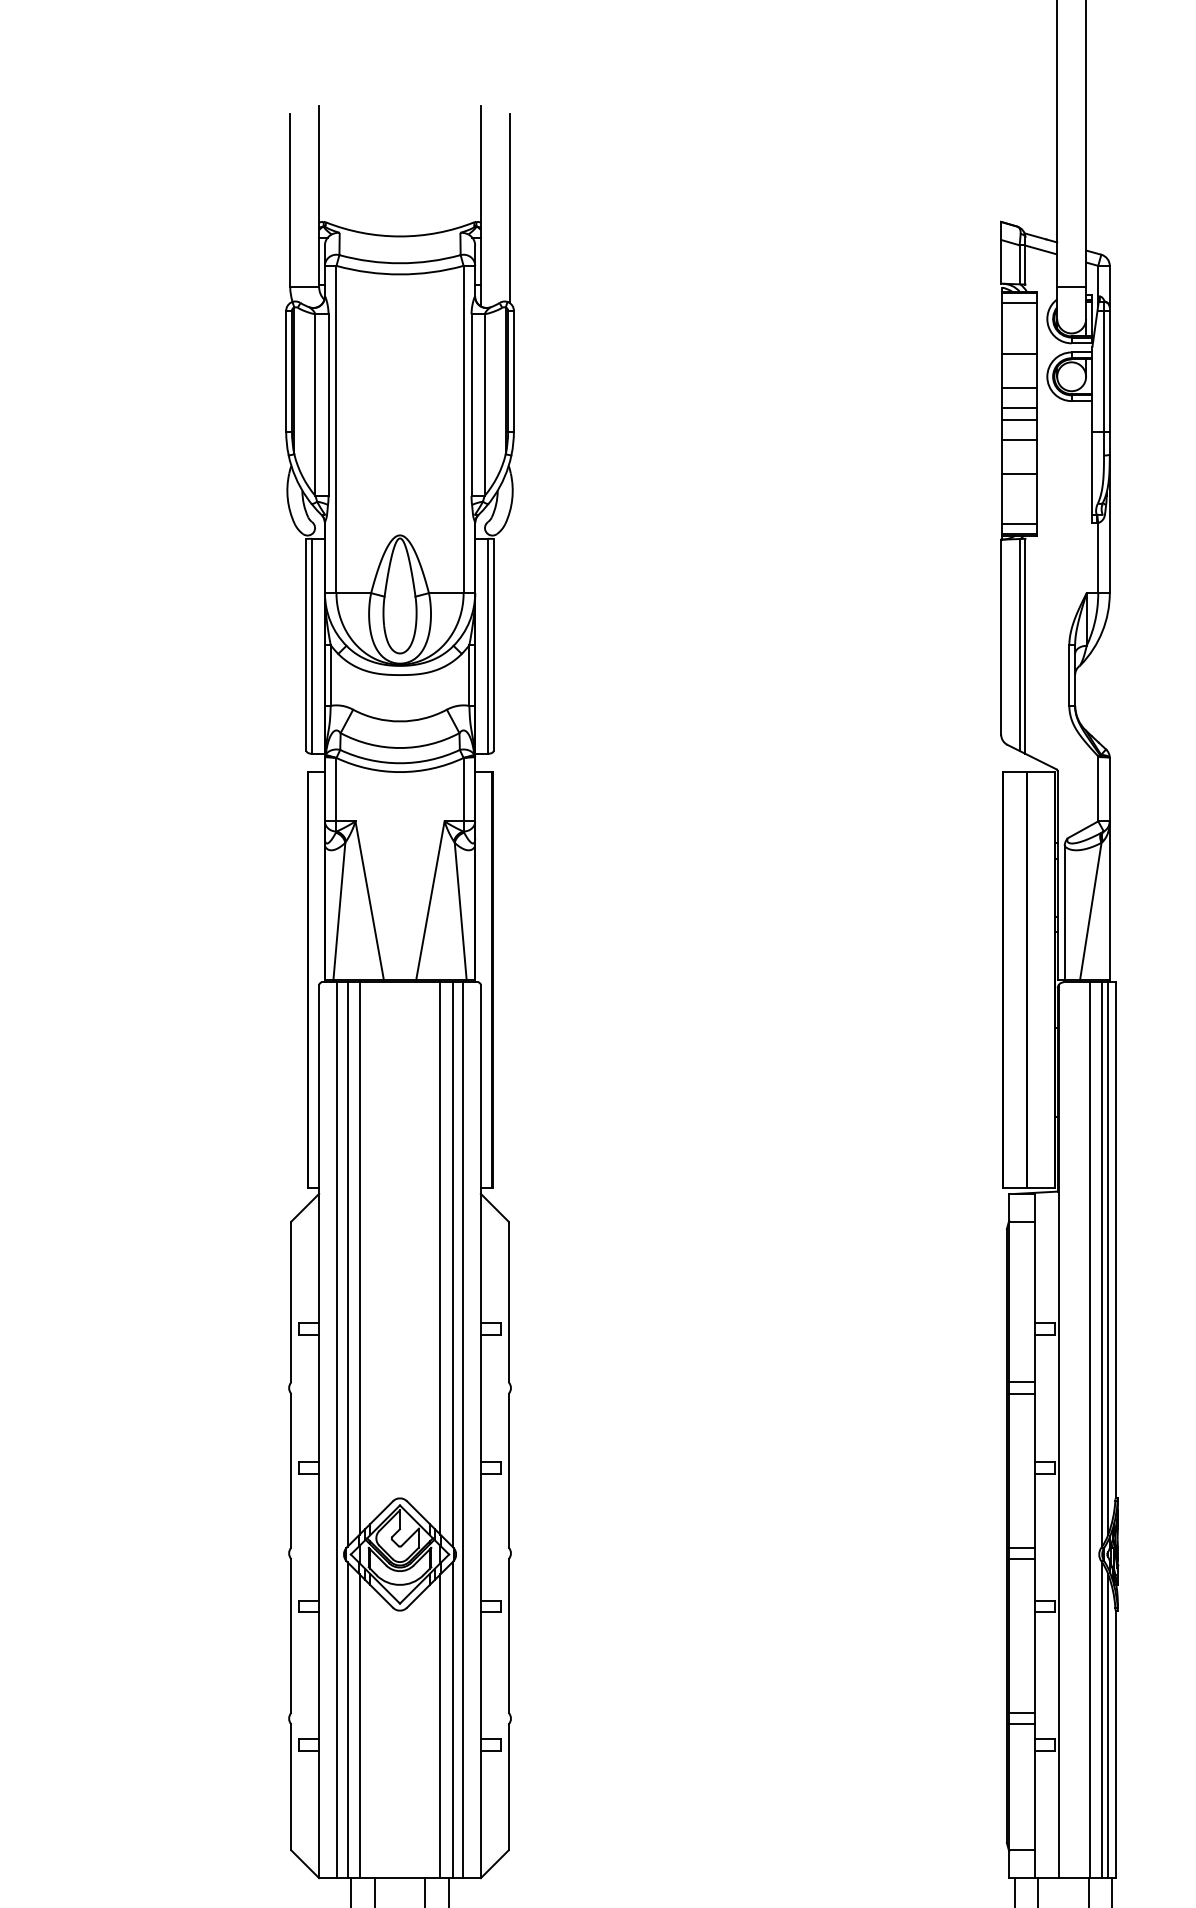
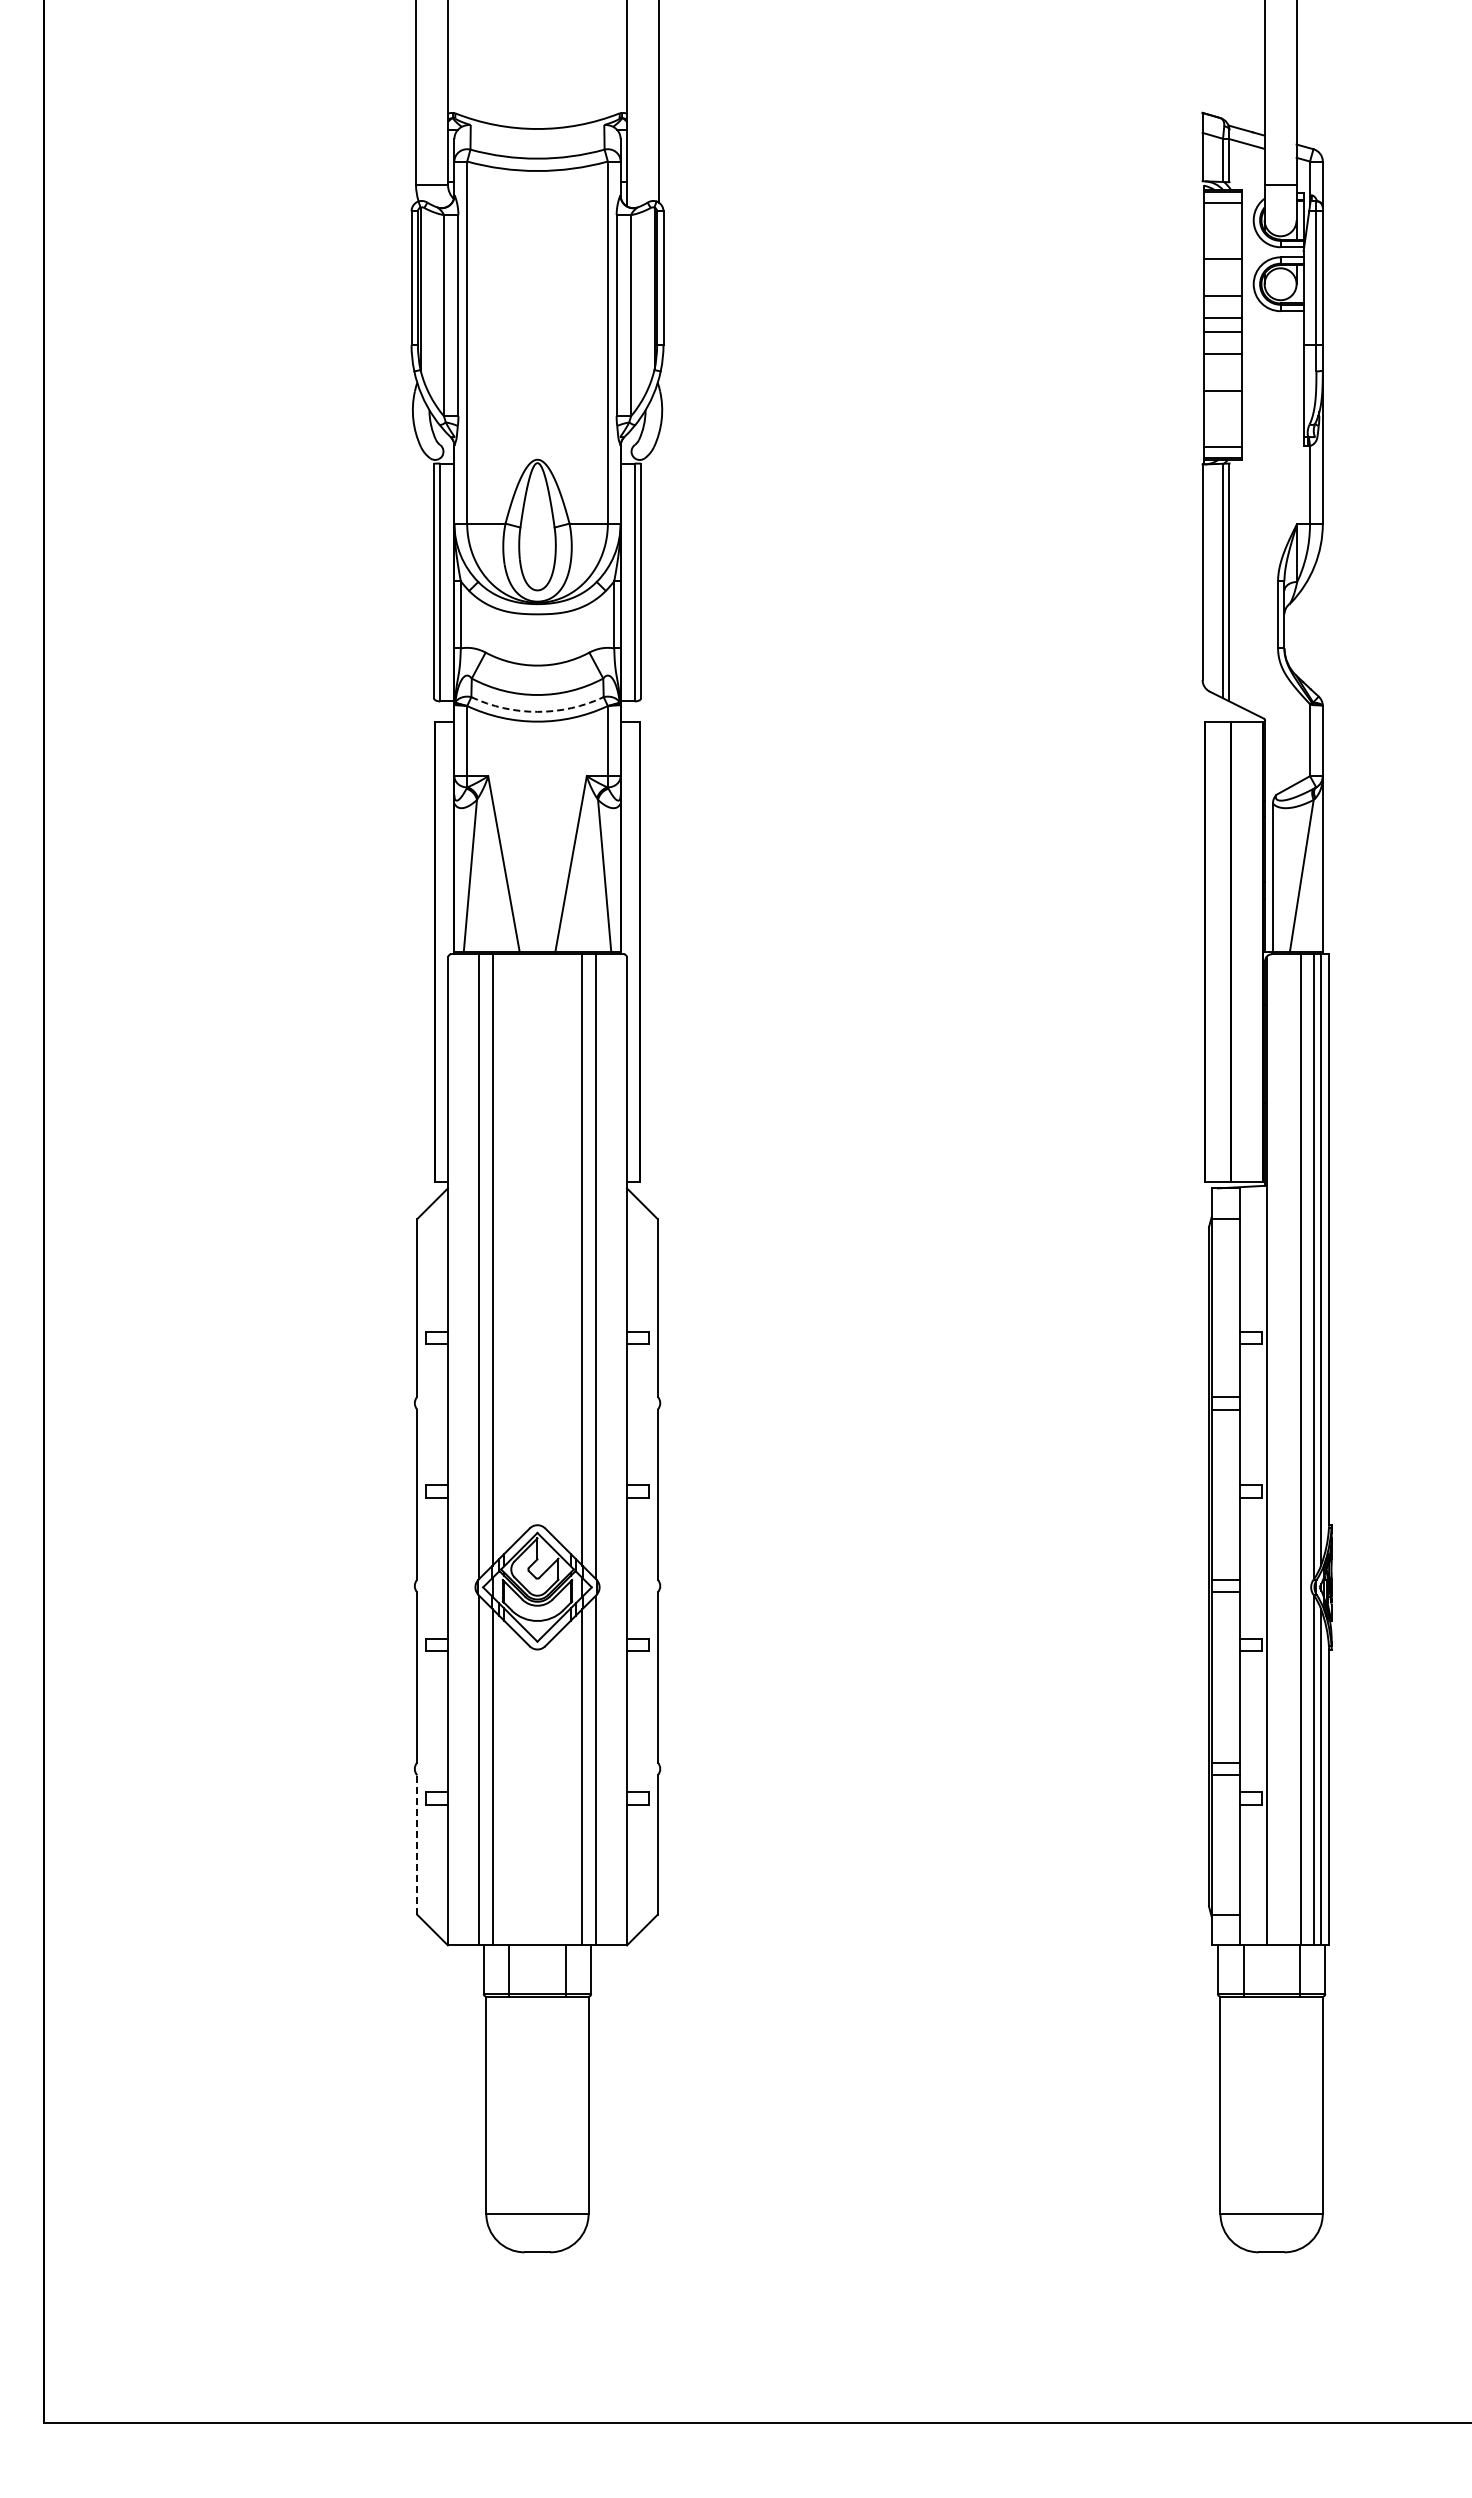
arc: (400, 762) -> (537, 711), solid -> dashed
line: (336, 1429) -> (467, 1449), removed
line: (463, 1429) -> (607, 1449), removed
line: (291, 1787) -> (417, 1845), solid -> dashed

